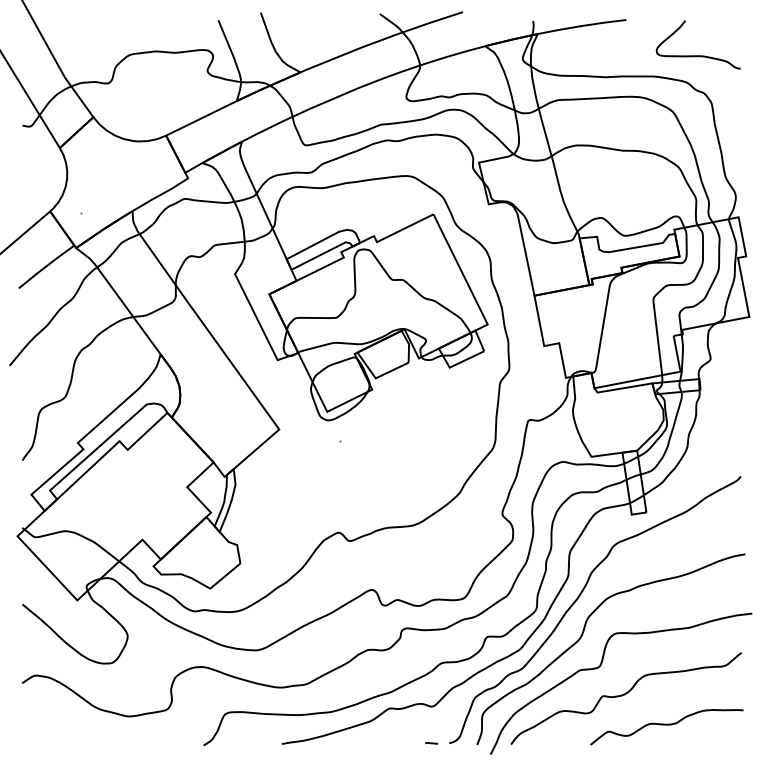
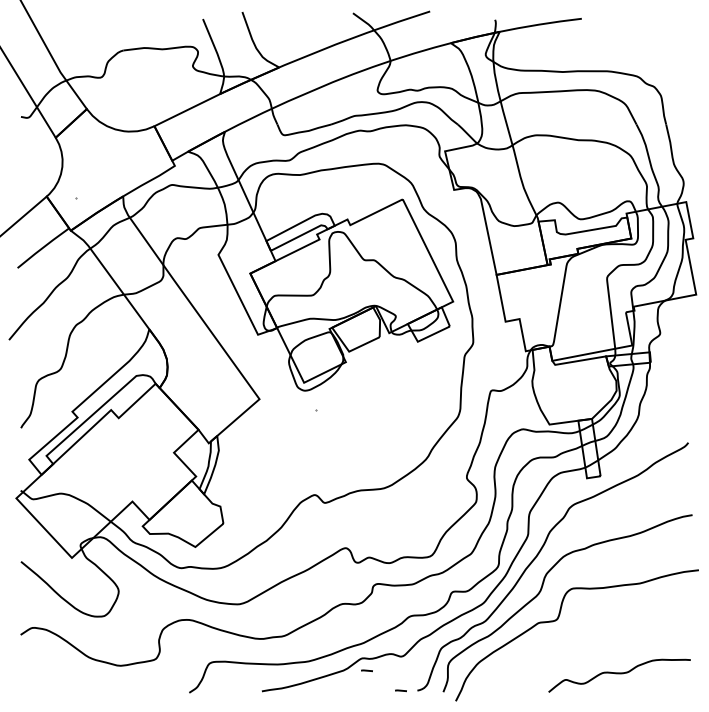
curve: (697, 55) -> (648, 51), removed
curve: (624, 695) -> (580, 646), removed
line: (394, 721) -> (366, 670), added

